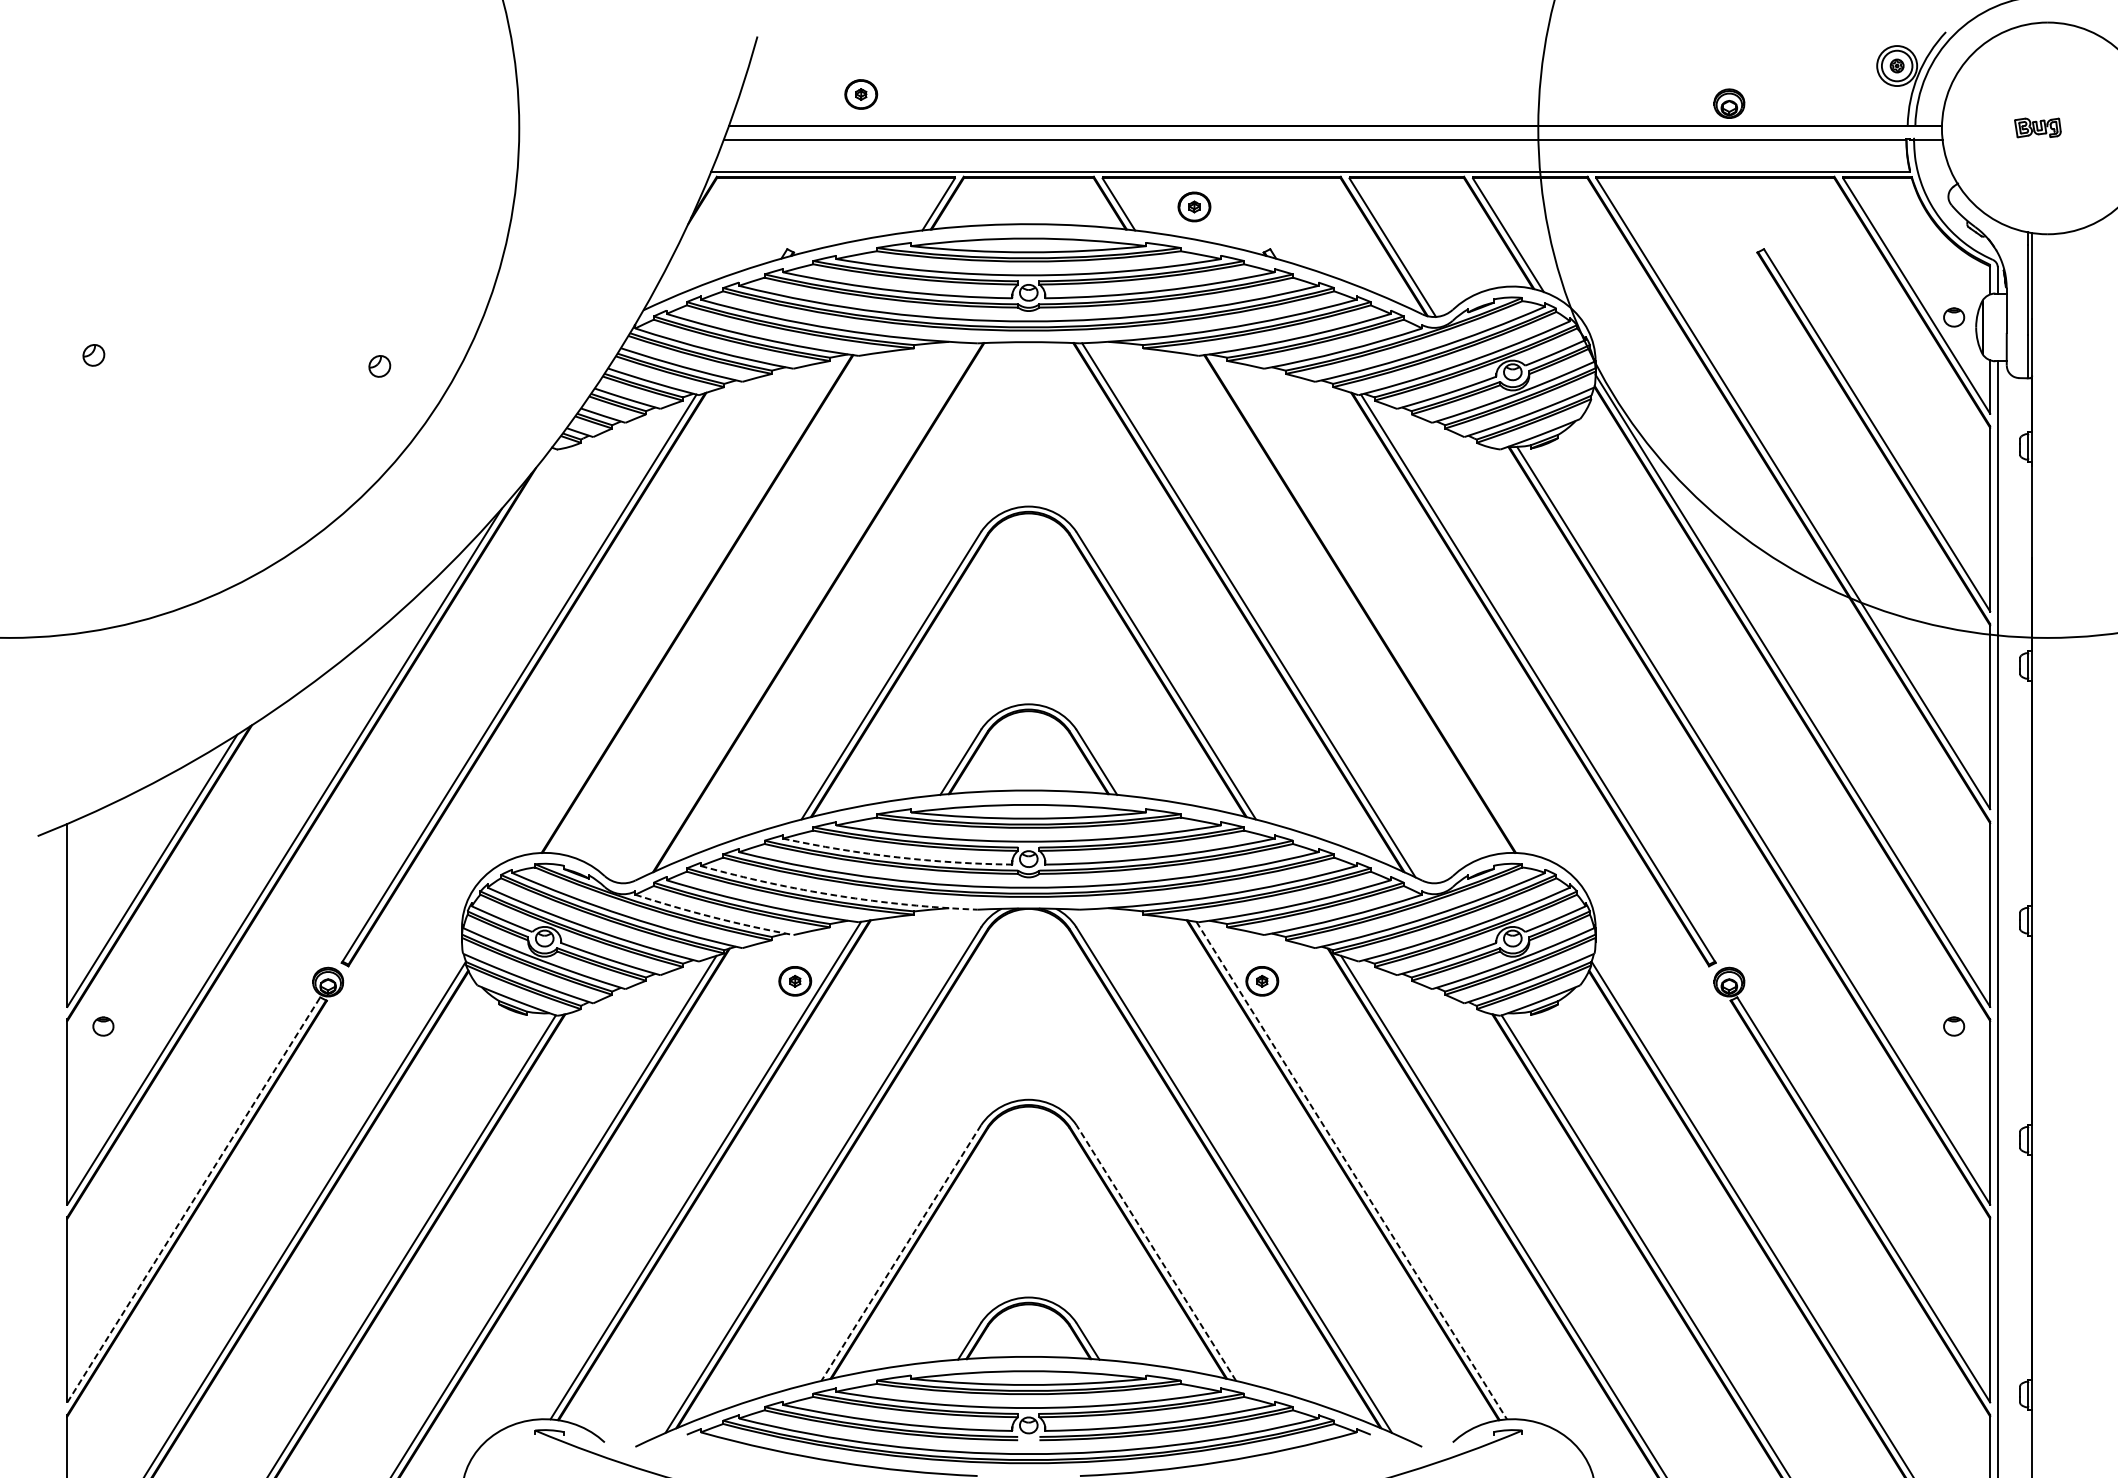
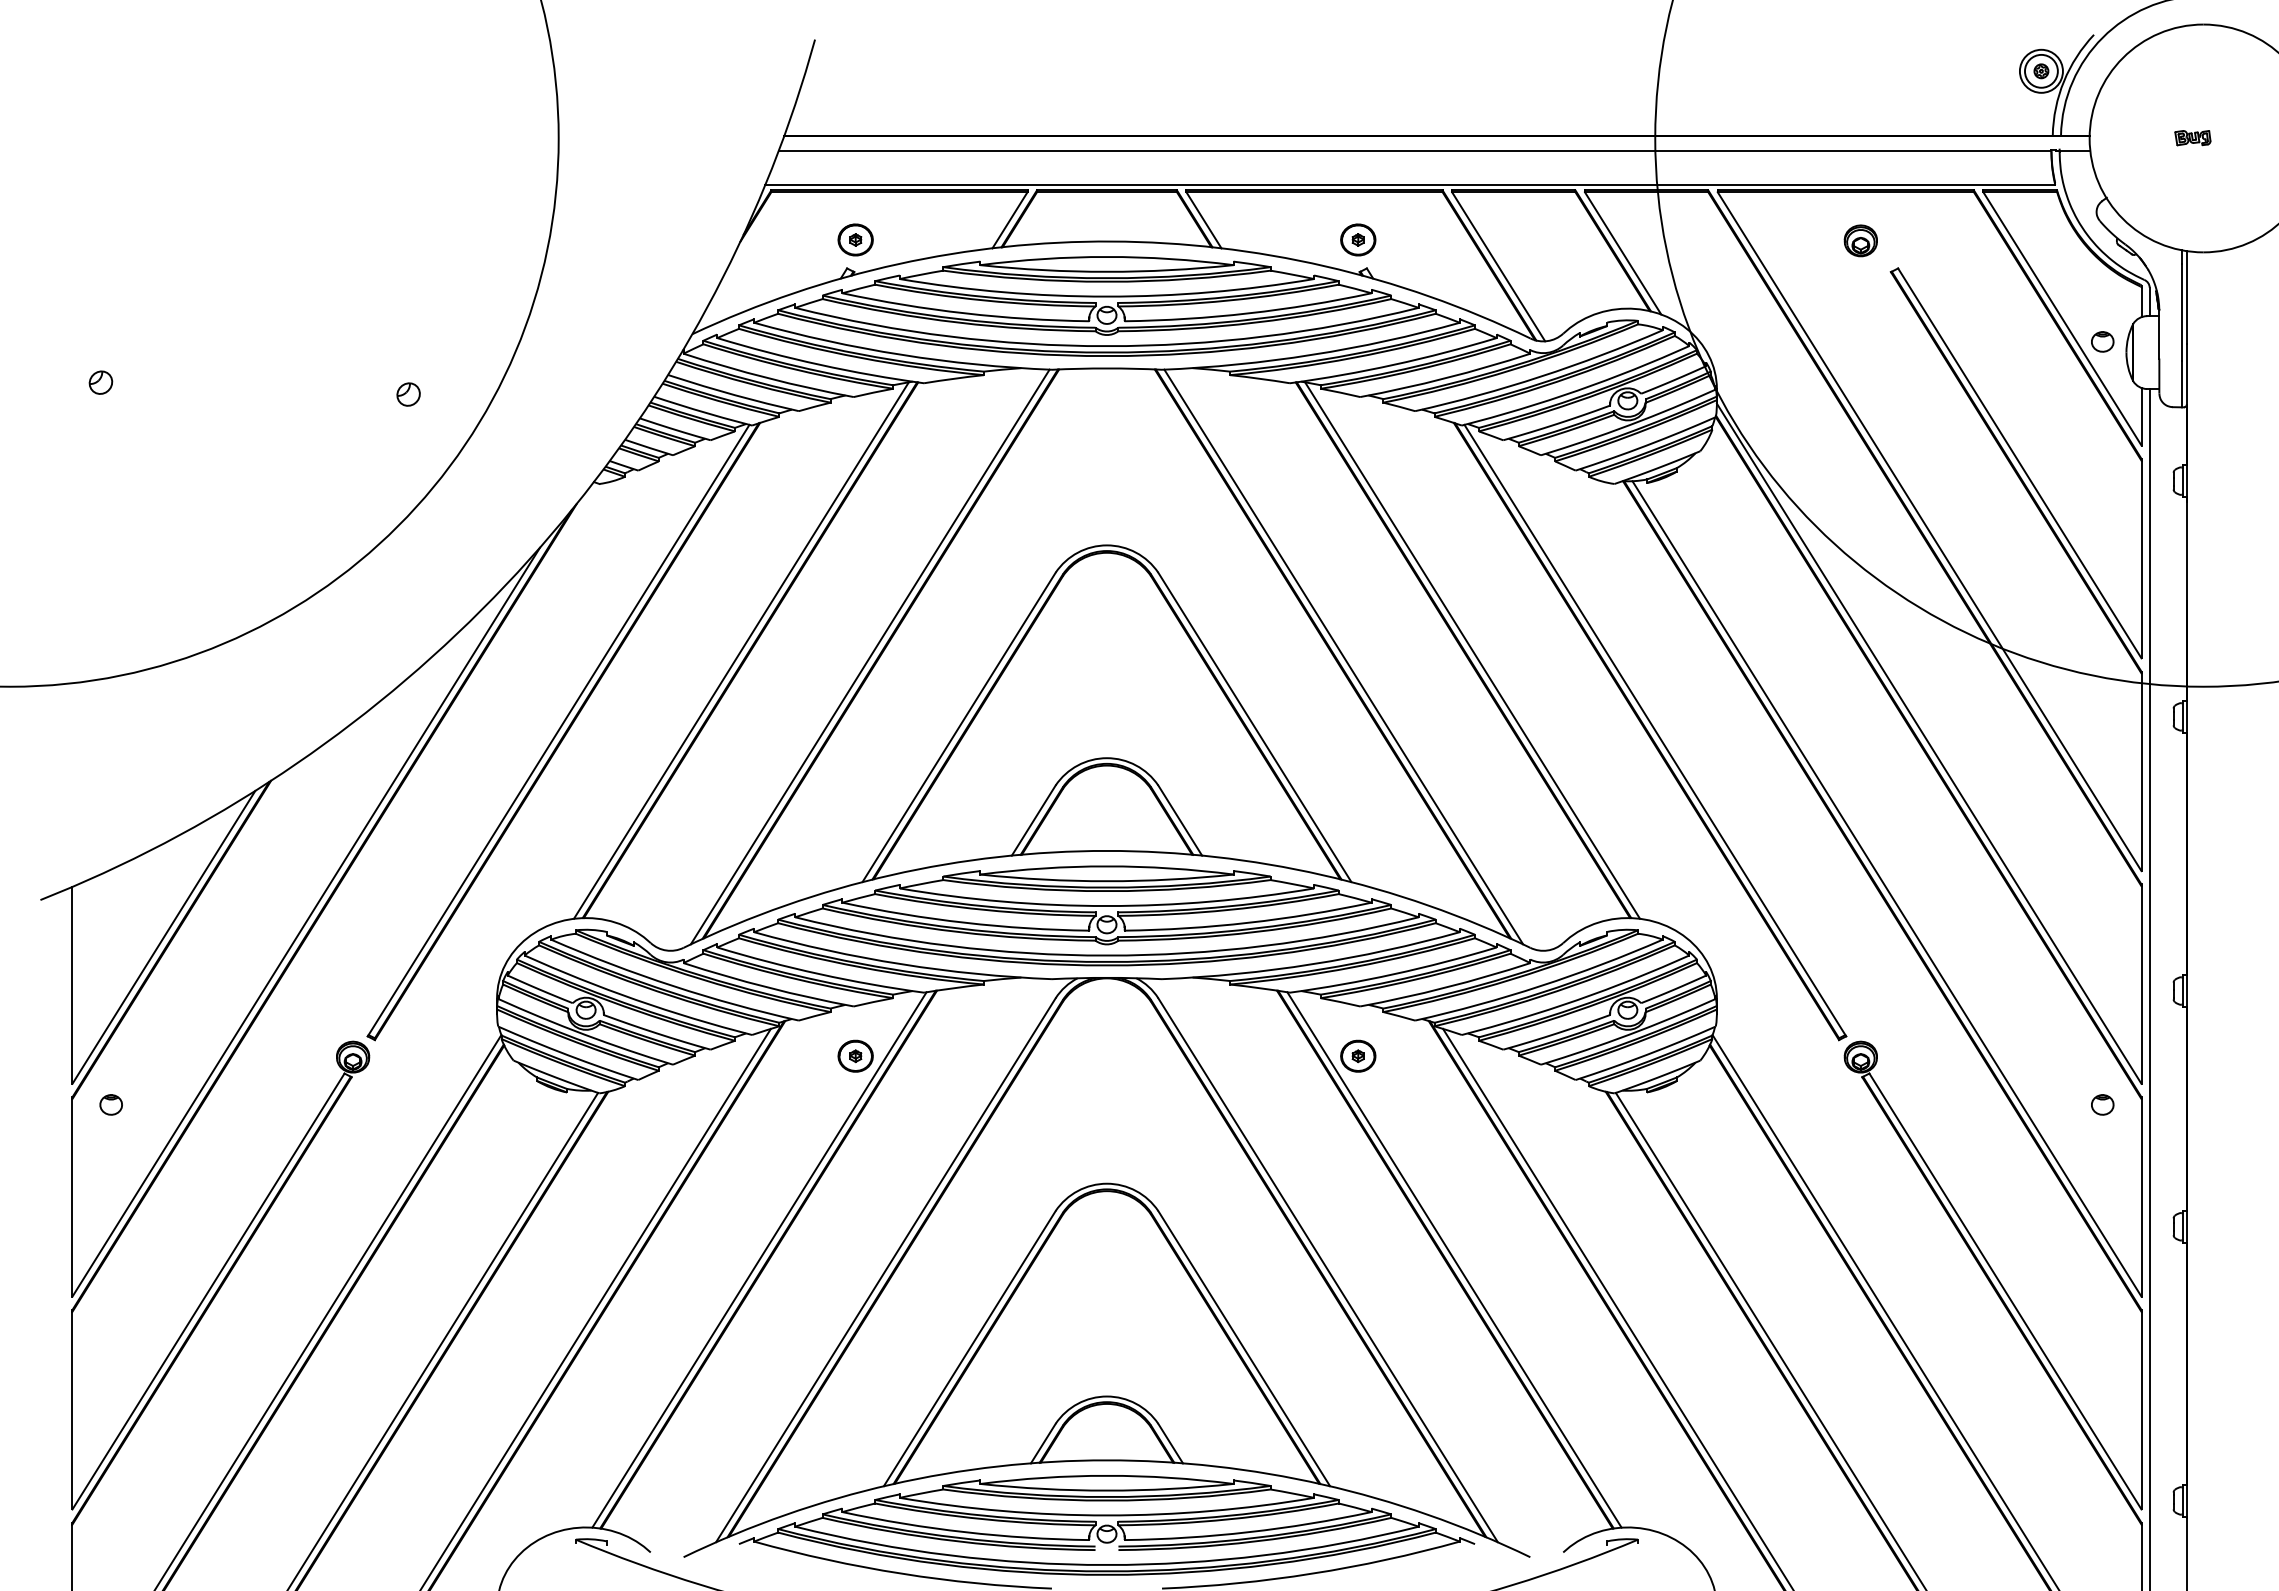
part: (861, 94) -> (855, 239), moved
part: (1729, 103) -> (1860, 240), moved
part: (2037, 128) -> (2192, 138), size x0.71
part: (1194, 206) -> (1358, 239), moved
line: (689, 604) -> (741, 650), added
line: (1368, 604) -> (1472, 650), added
line: (808, 609) -> (869, 656), added
arc: (897, 857) -> (965, 922), dashed -> solid
arc: (837, 896) -> (901, 964), dashed -> solid
arc: (714, 917) -> (768, 987), dashed -> solid
line: (1351, 1170) -> (1454, 1259), dashed -> solid
line: (193, 1199) -> (208, 1291), dashed -> solid
line: (1155, 1252) -> (1243, 1348), dashed -> solid
line: (901, 1253) -> (969, 1349), dashed -> solid

